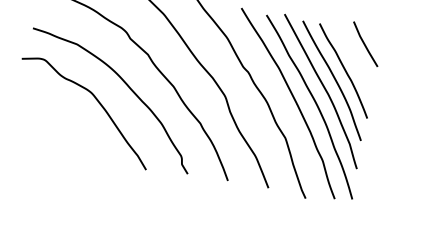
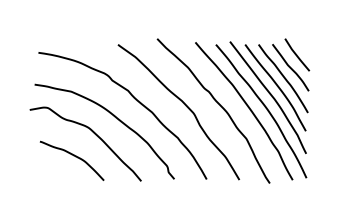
curve: (354, 58) -> (290, 67), added
curve: (66, 125) -> (73, 156), added

